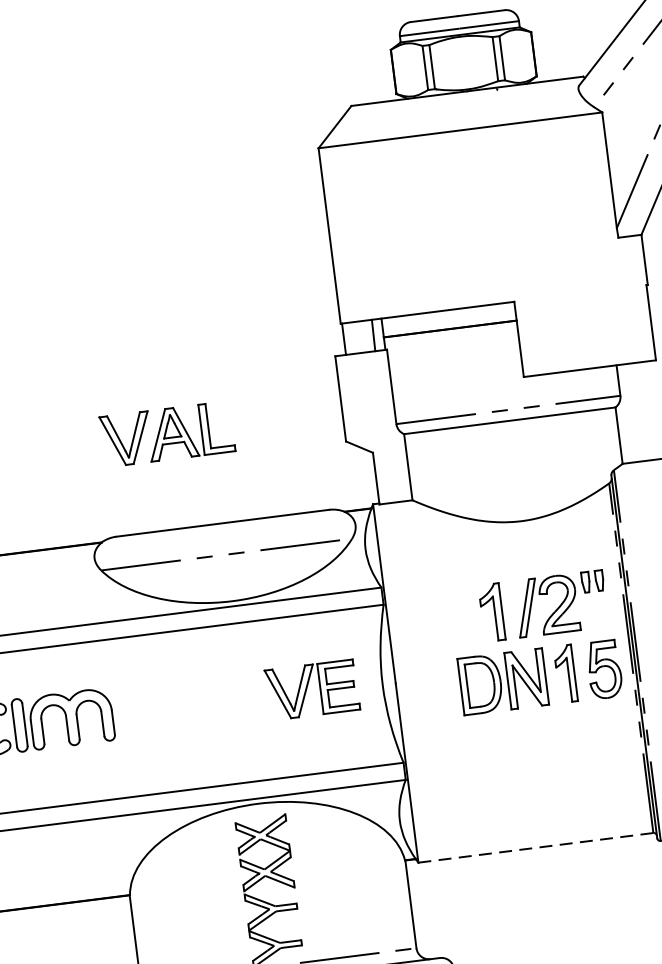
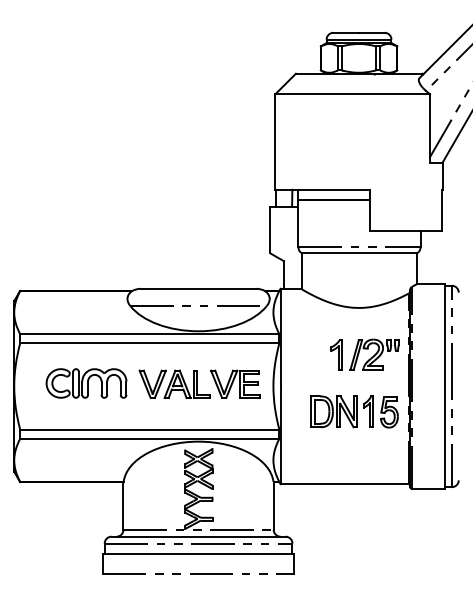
part: (166, 432) -> (174, 383), moved
part: (540, 676) -> (354, 411), moved
line: (537, 848) -> (345, 484), dashed -> solid

